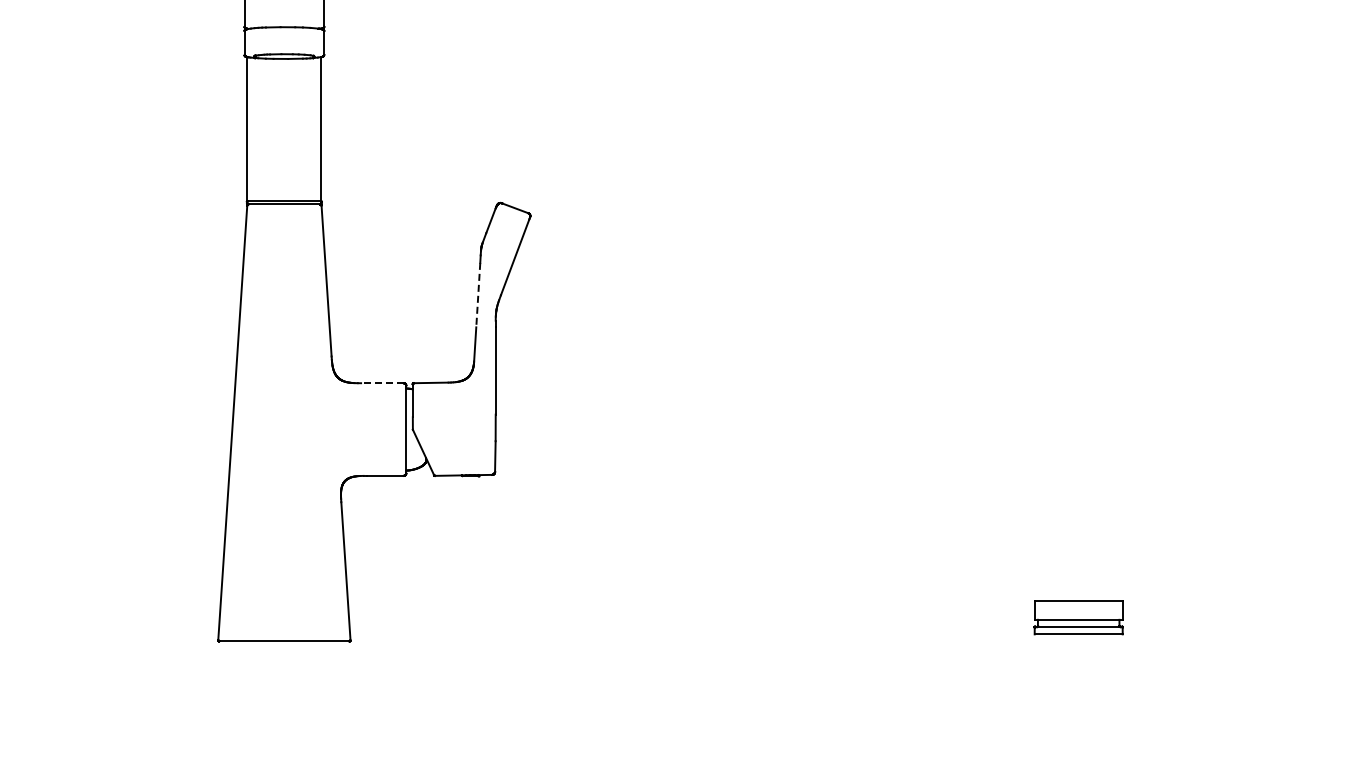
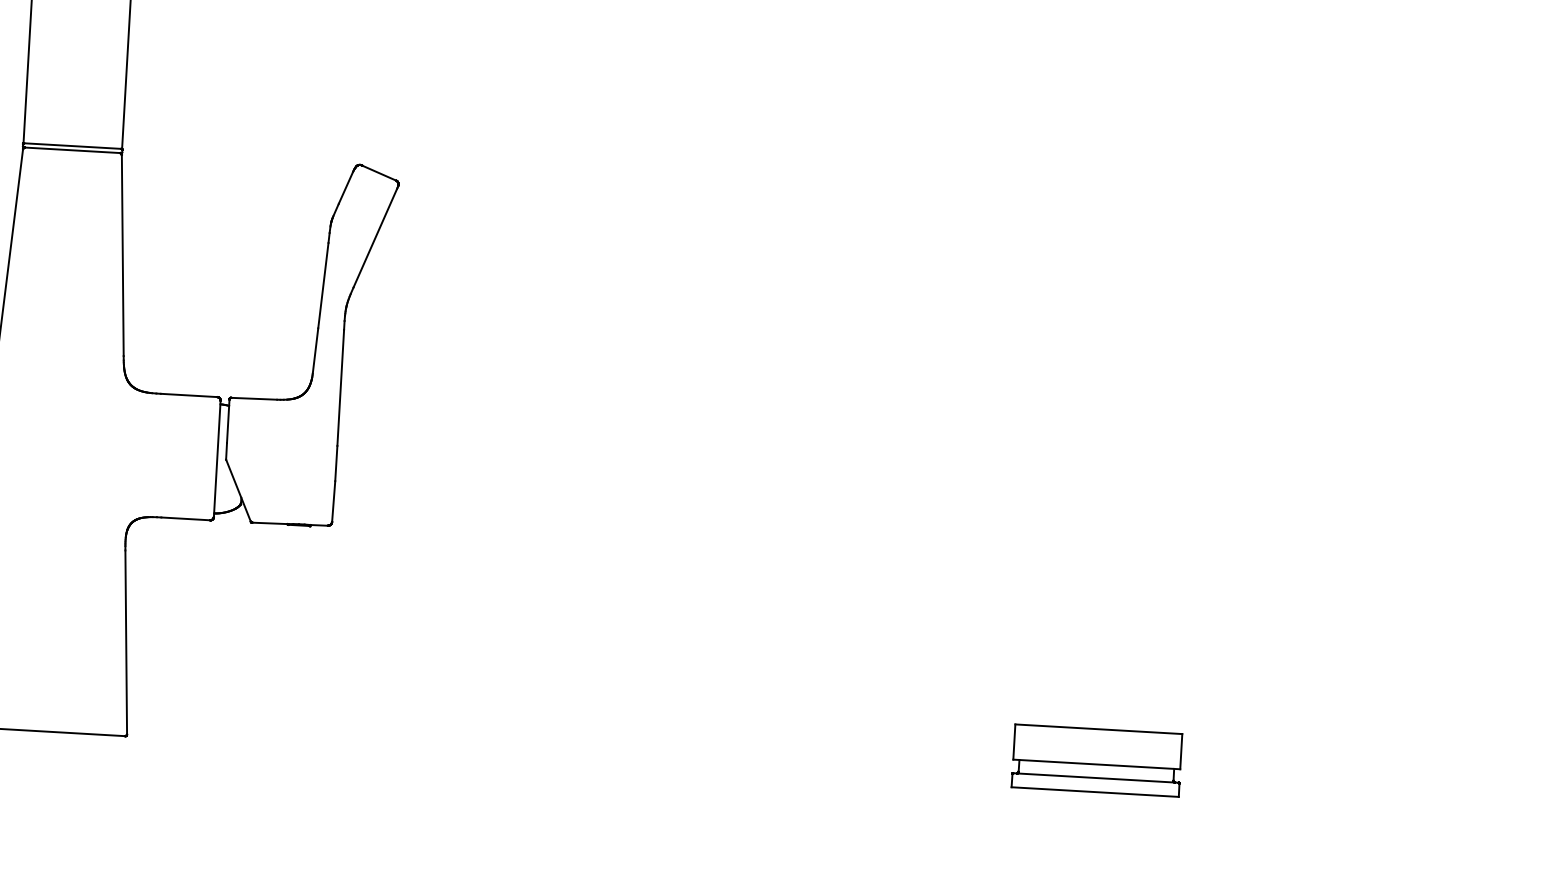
line: (478, 295) -> (323, 286), dashed -> solid
line: (381, 383) -> (187, 395), dashed -> solid
part: (1078, 617) -> (1096, 760), size x1.43

